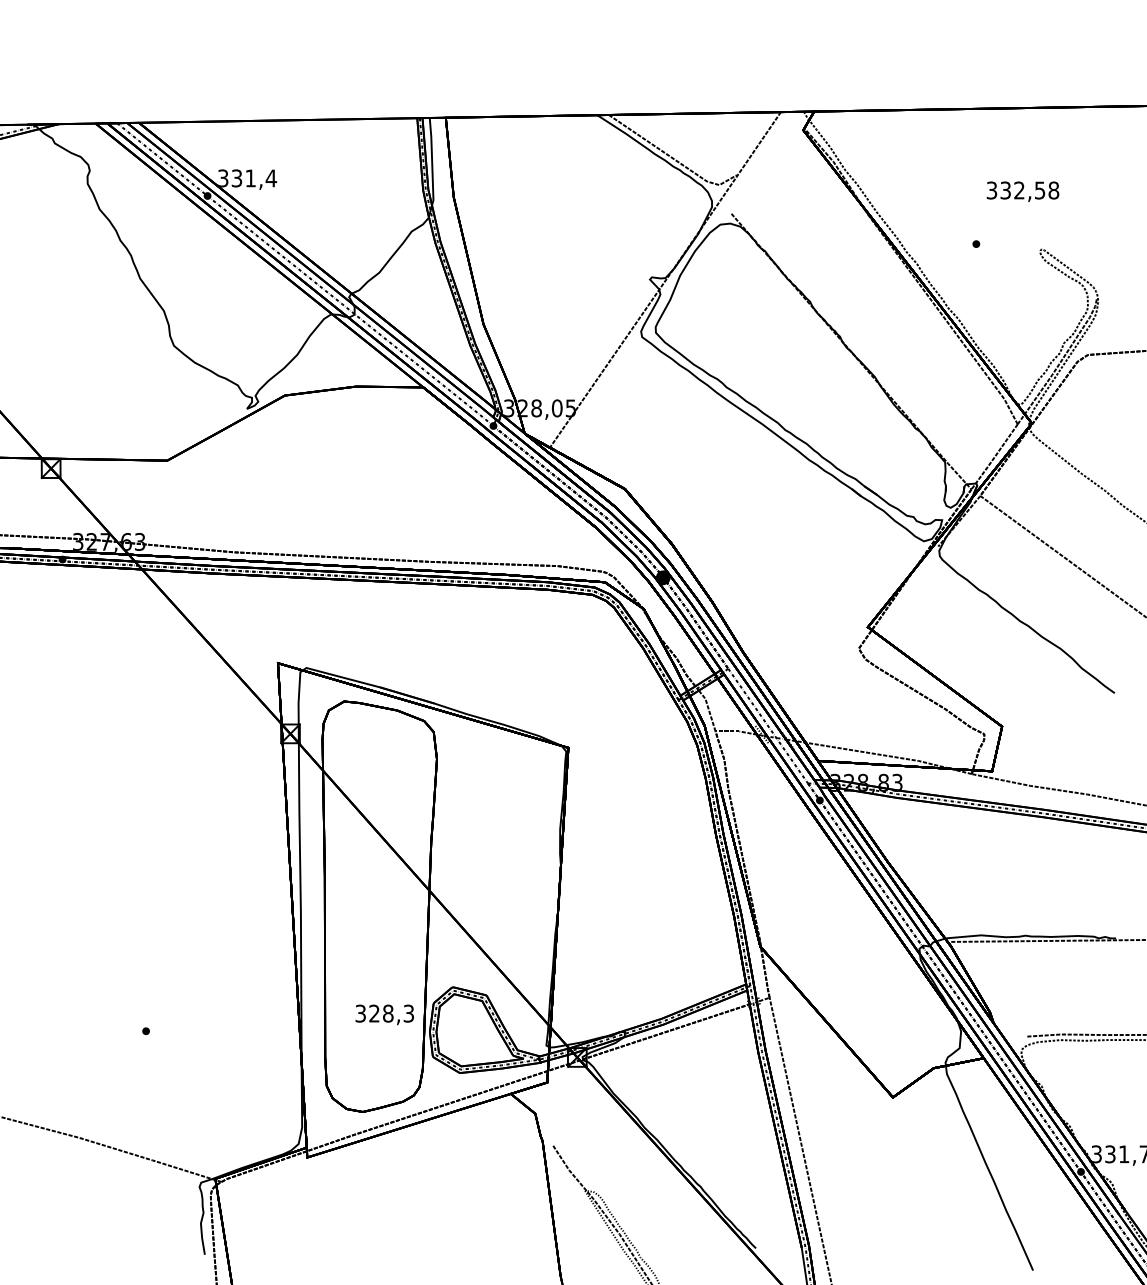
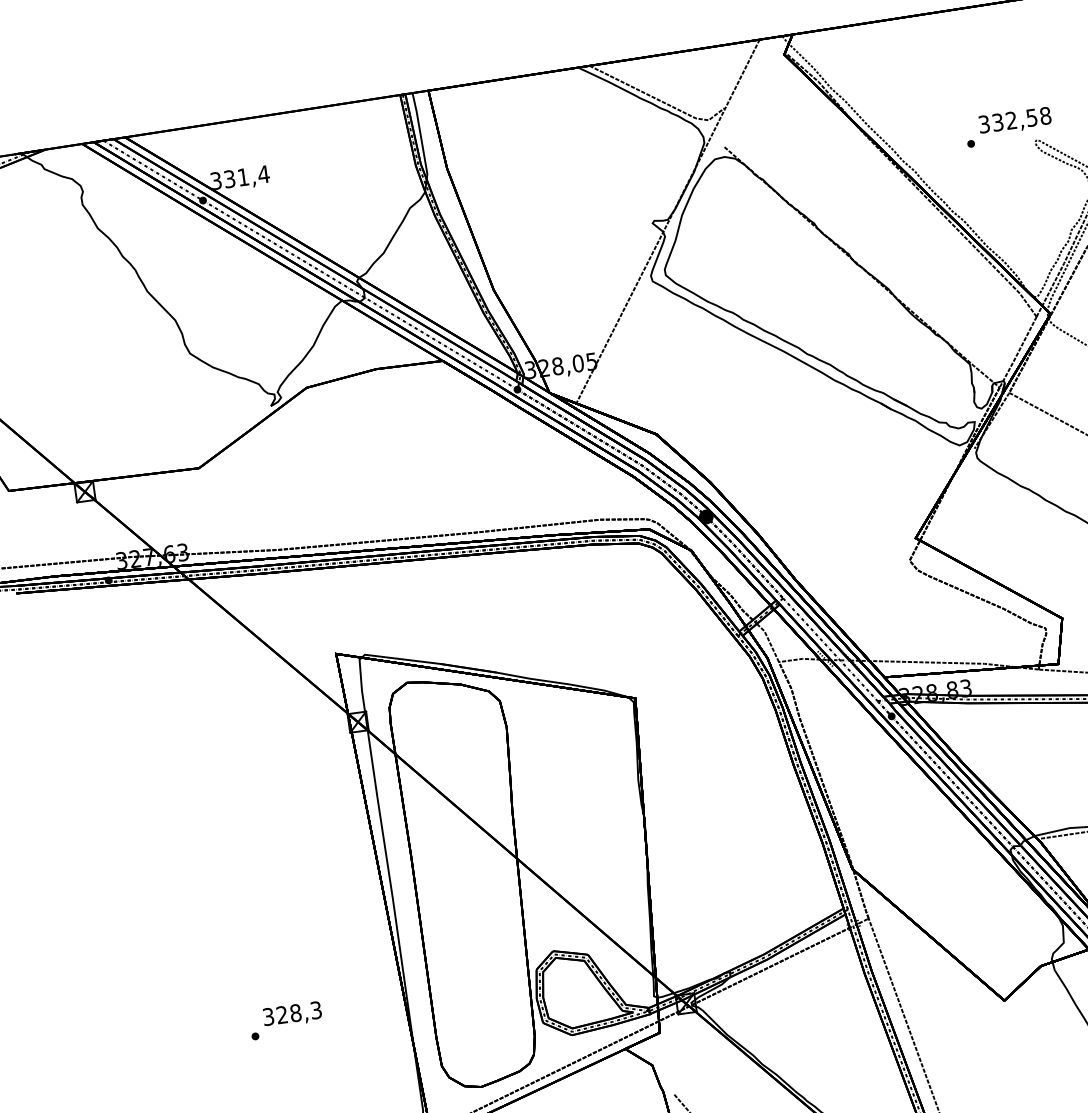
text: (1022, 191) -> (1014, 121), moved
text: (384, 1014) -> (292, 1014), moved

